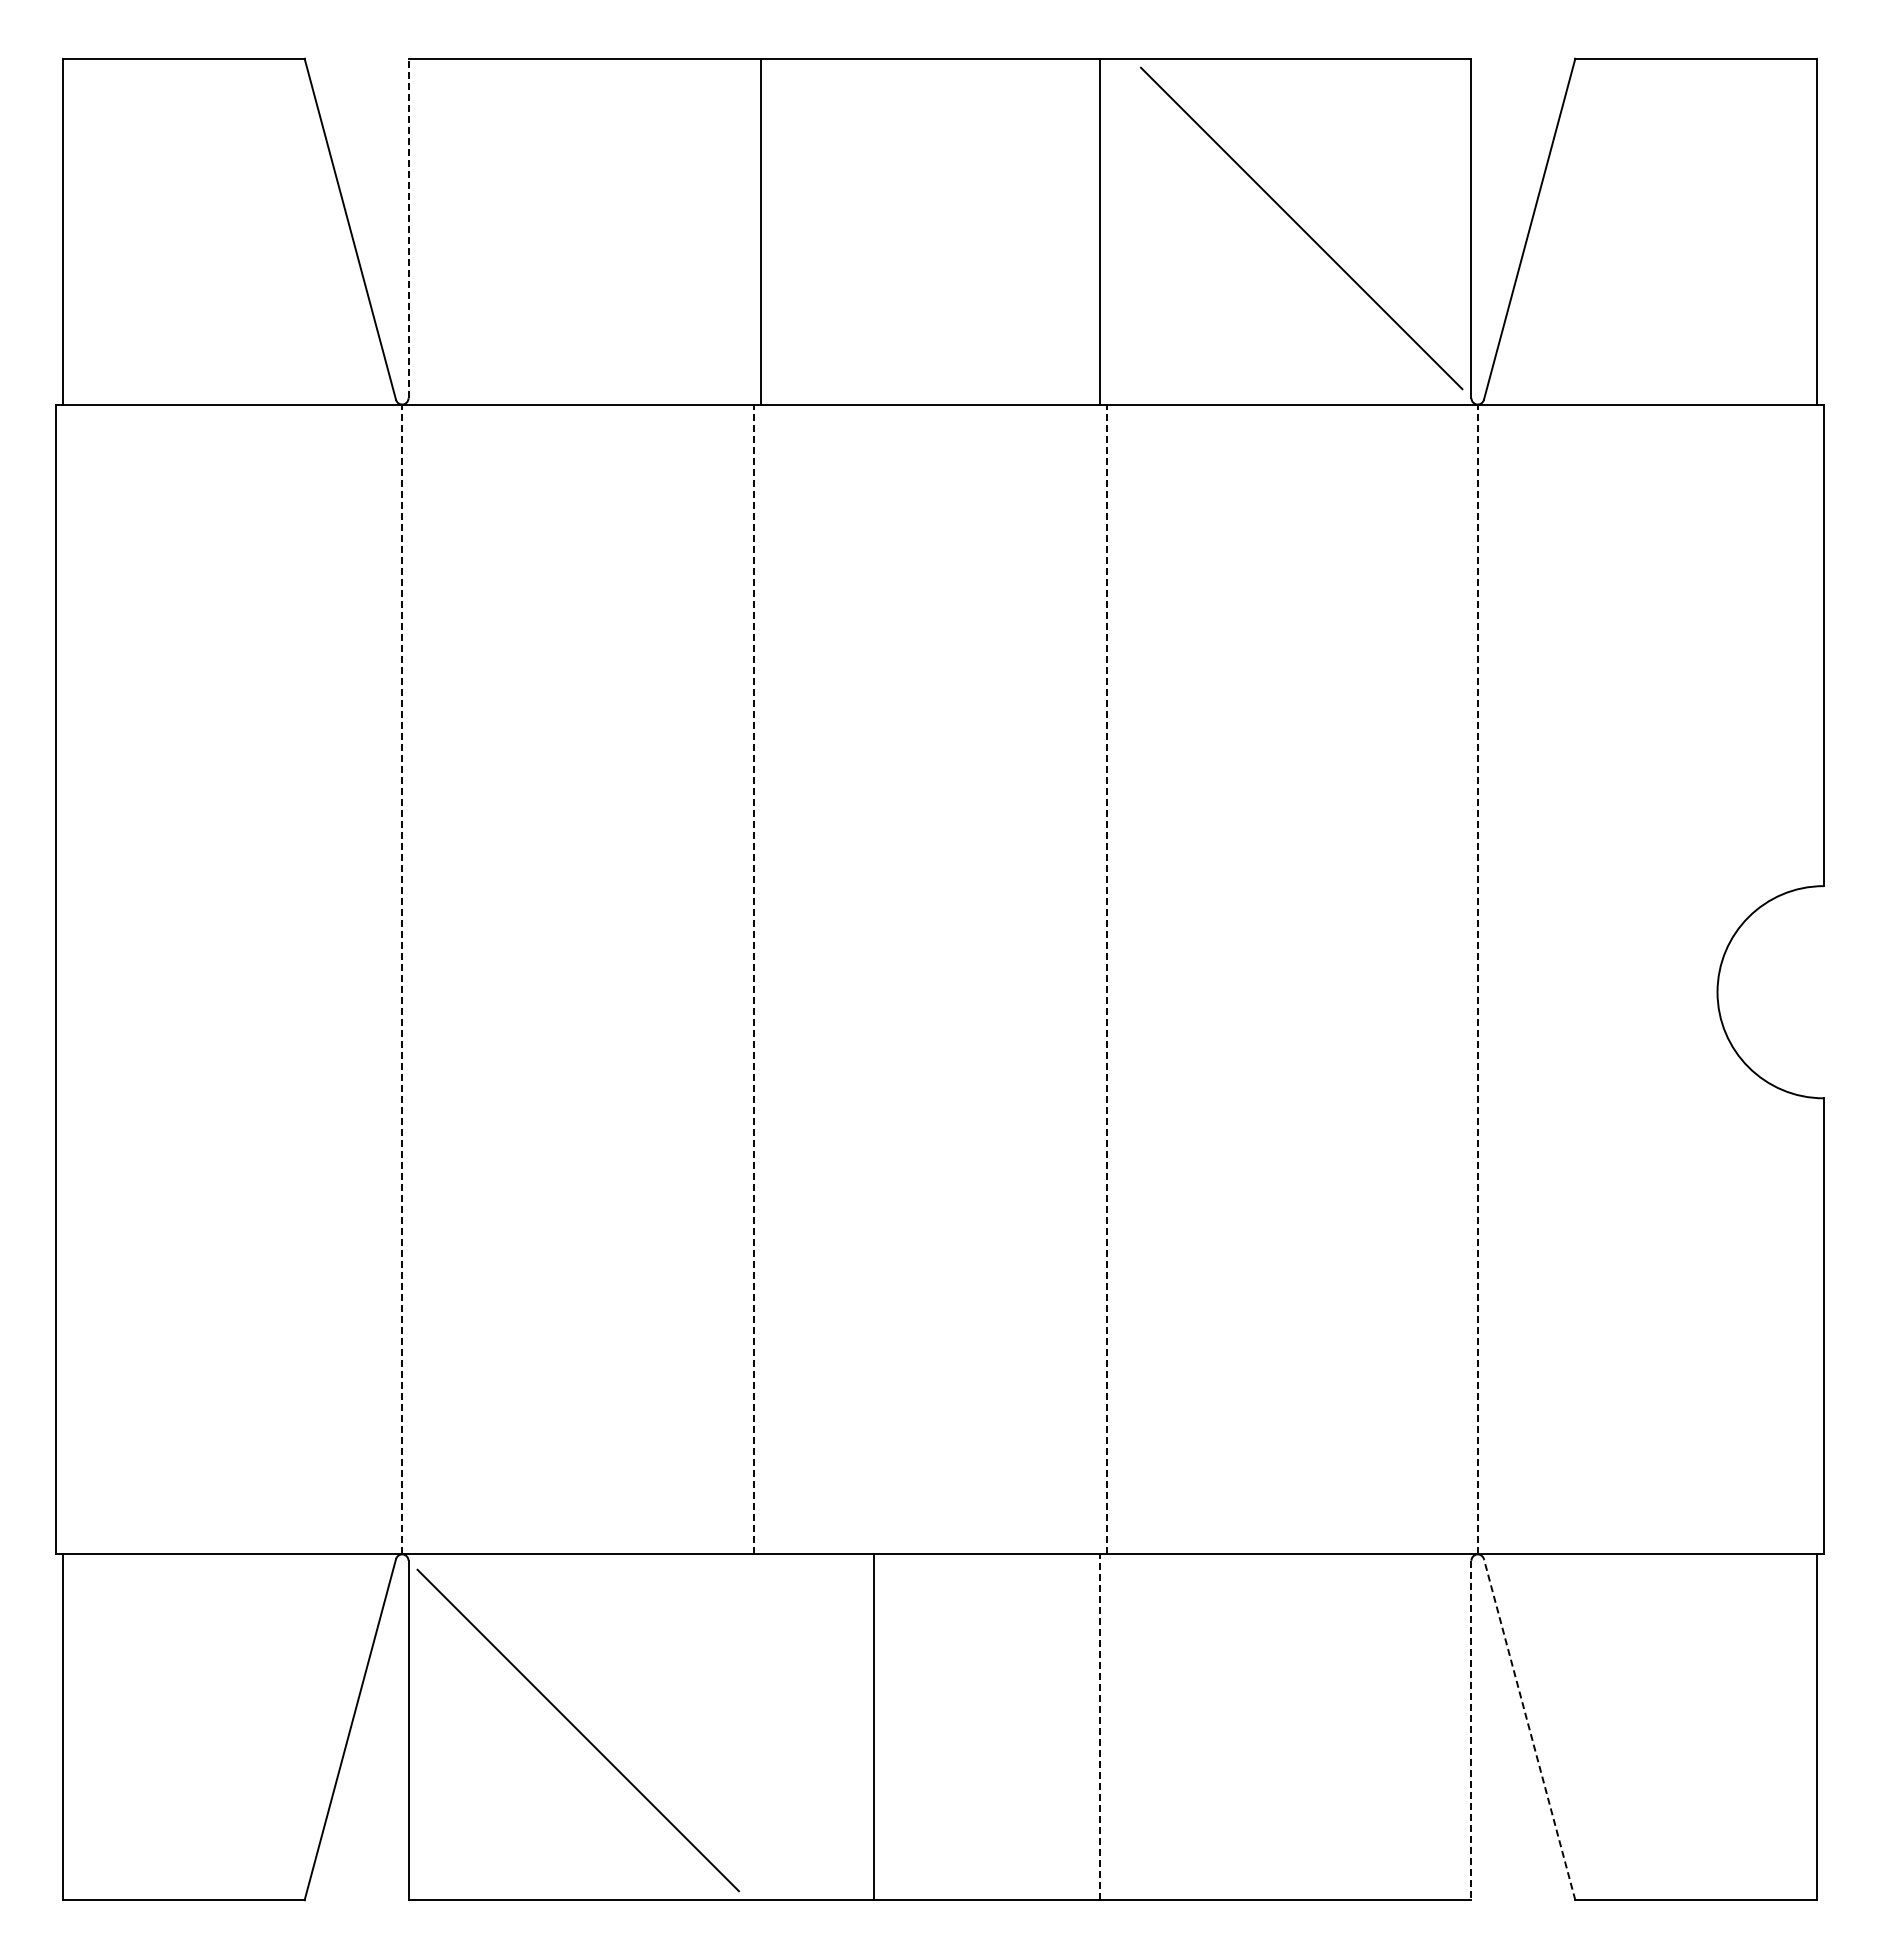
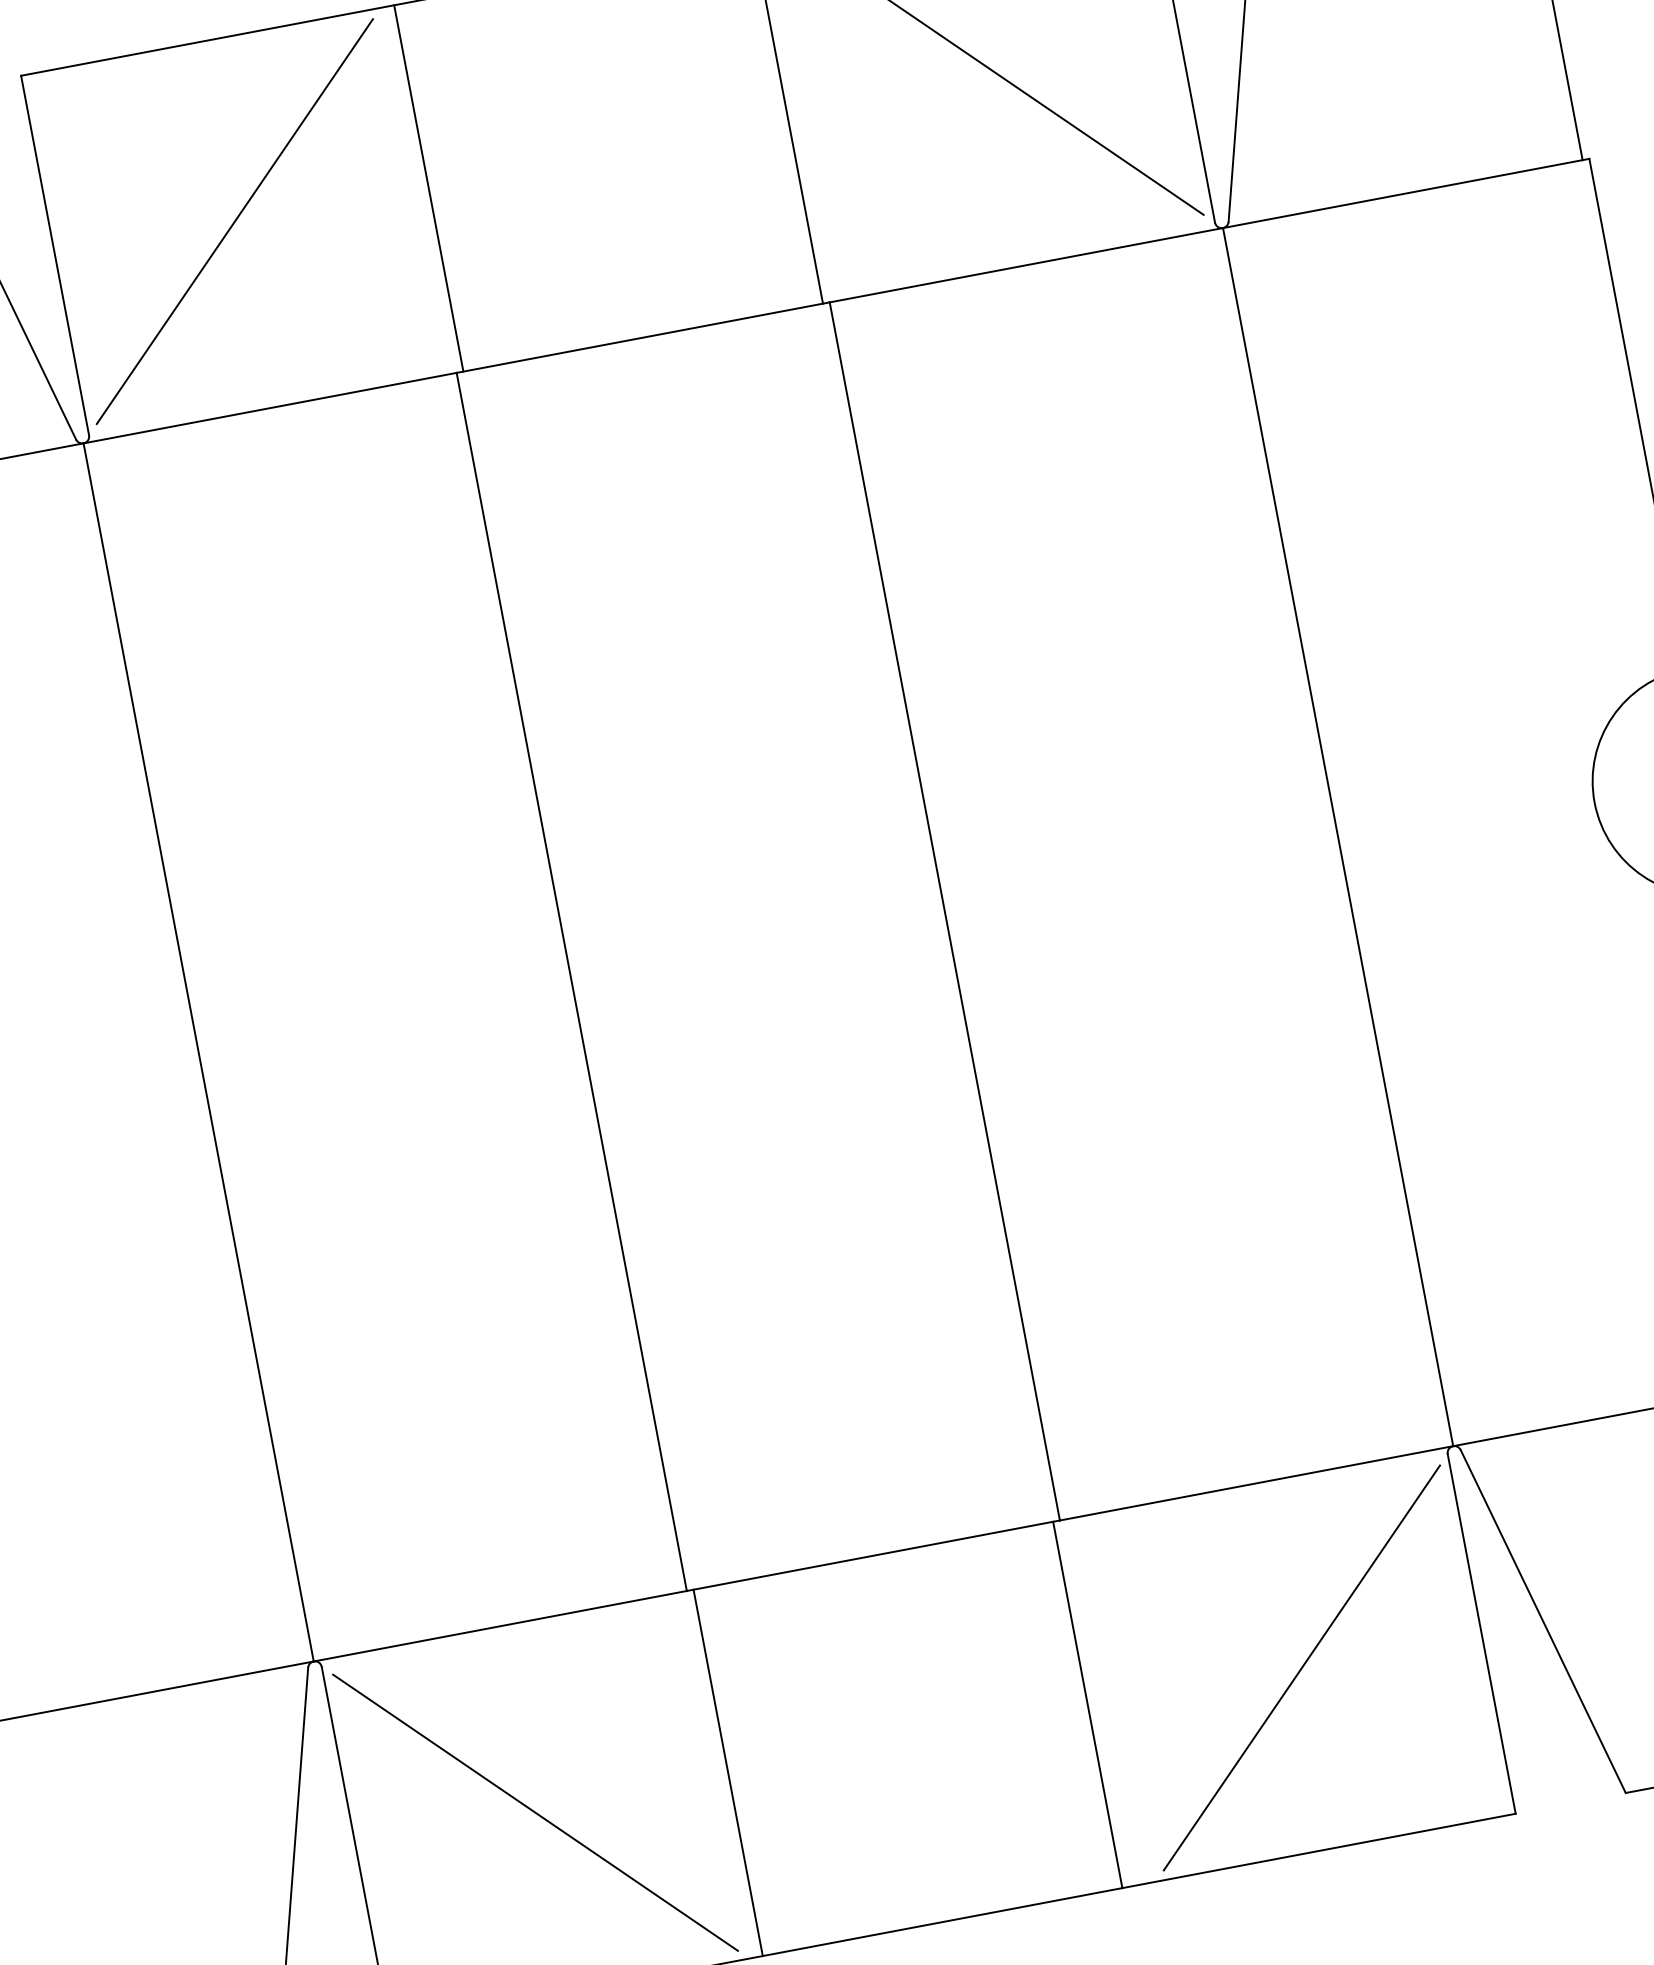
line: (408, 228) -> (55, 255), dashed -> solid
line: (578, 228) -> (235, 221), added
line: (402, 979) -> (199, 1052), dashed -> solid
line: (754, 979) -> (571, 981), dashed -> solid
line: (1106, 979) -> (944, 911), dashed -> solid
line: (1477, 979) -> (1337, 837), dashed -> solid
line: (873, 1727) -> (727, 1773), moved
line: (1100, 1727) -> (1088, 1705), dashed -> solid
line: (1529, 1729) -> (1543, 1621), dashed -> solid
line: (1301, 1730) -> (1301, 1668), added
line: (1471, 1730) -> (1481, 1633), dashed -> solid

